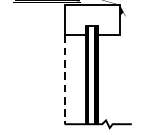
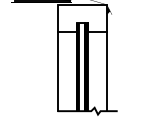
line: (64, 79) -> (57, 71), dashed -> solid
line: (119, 79) -> (106, 71), added

